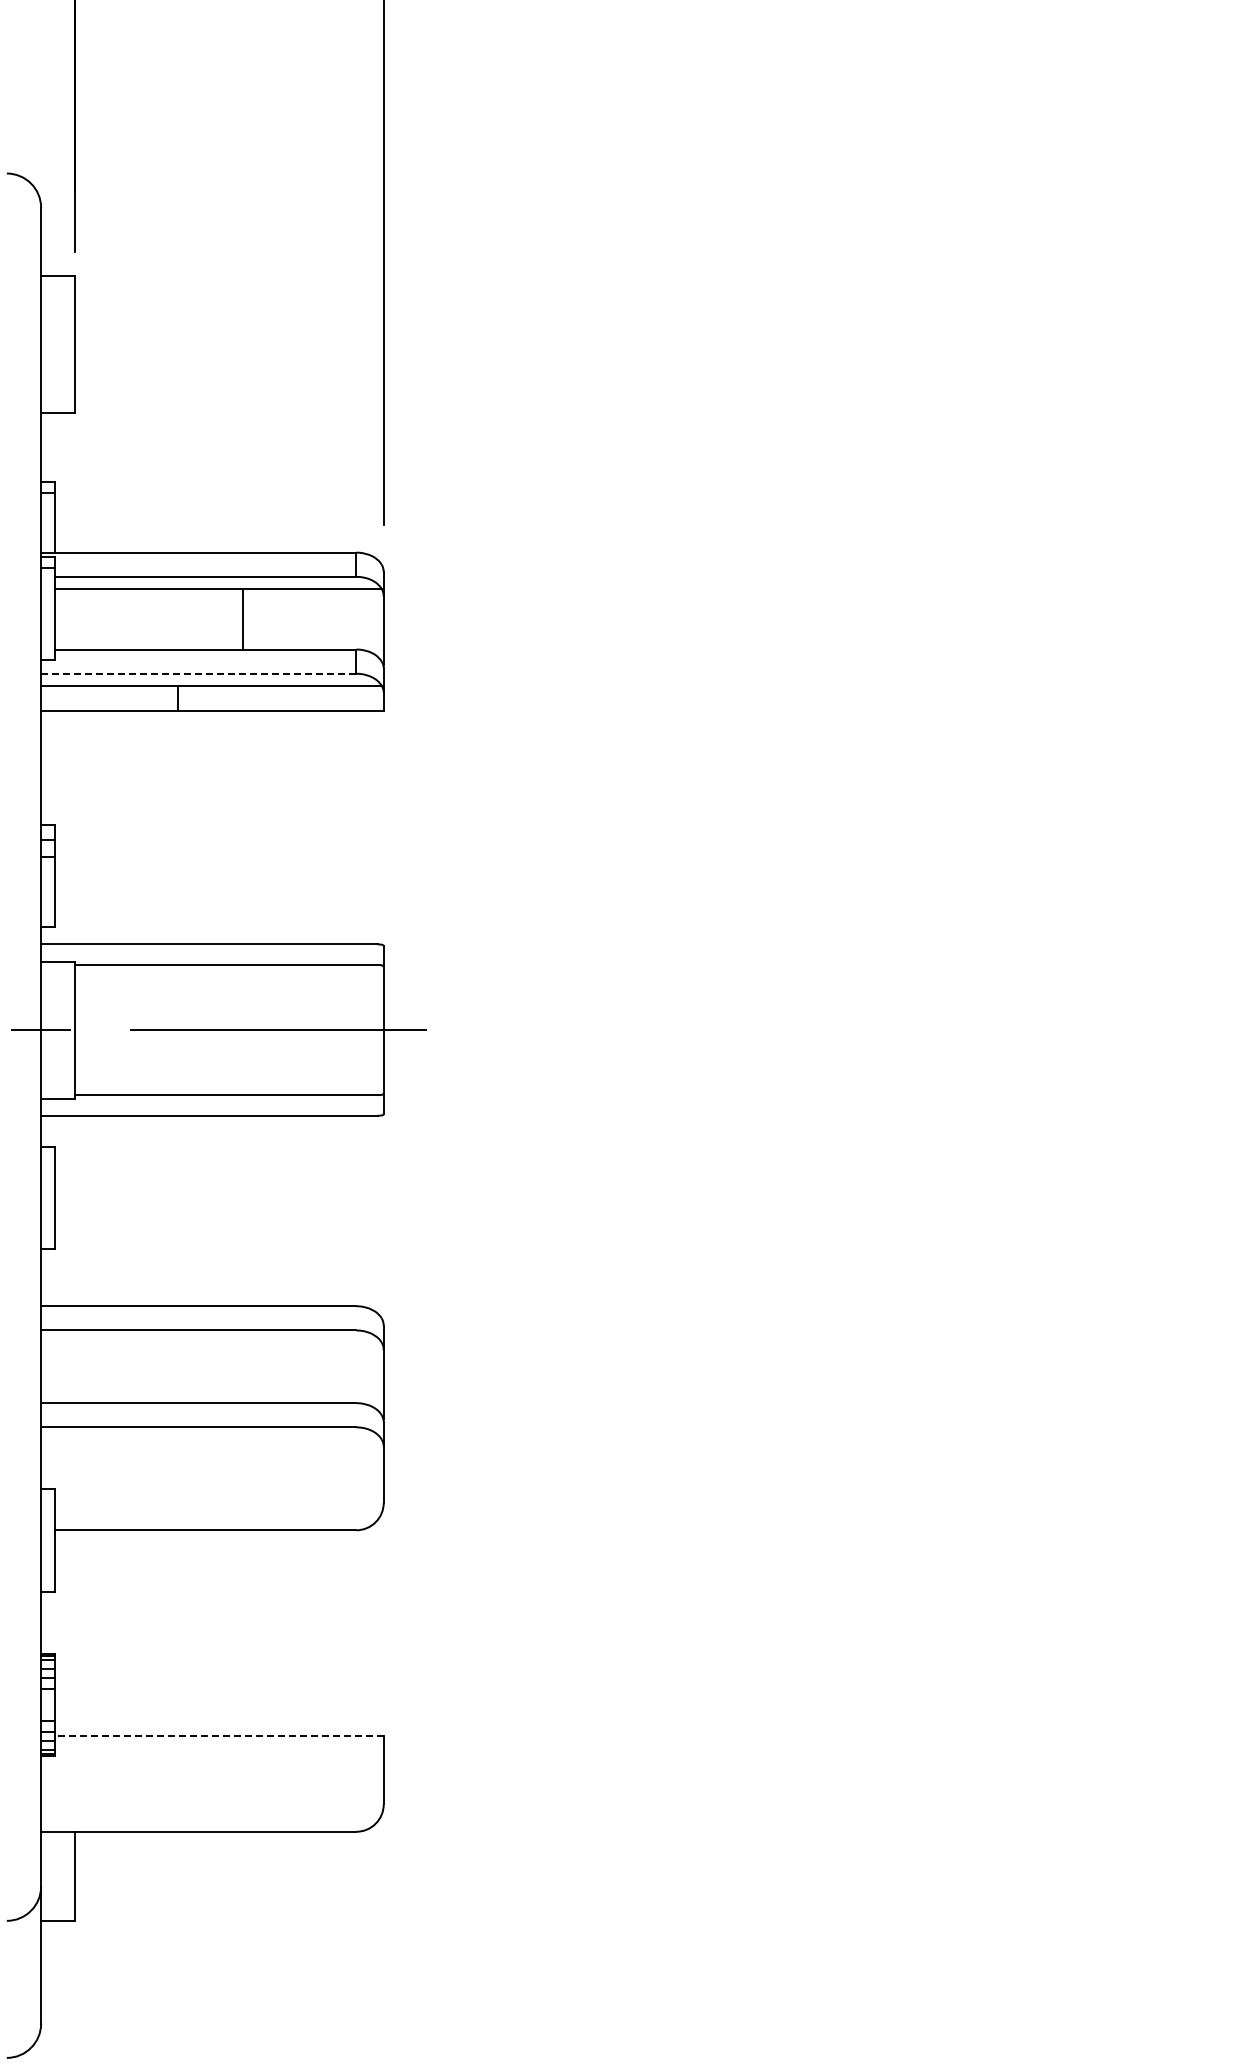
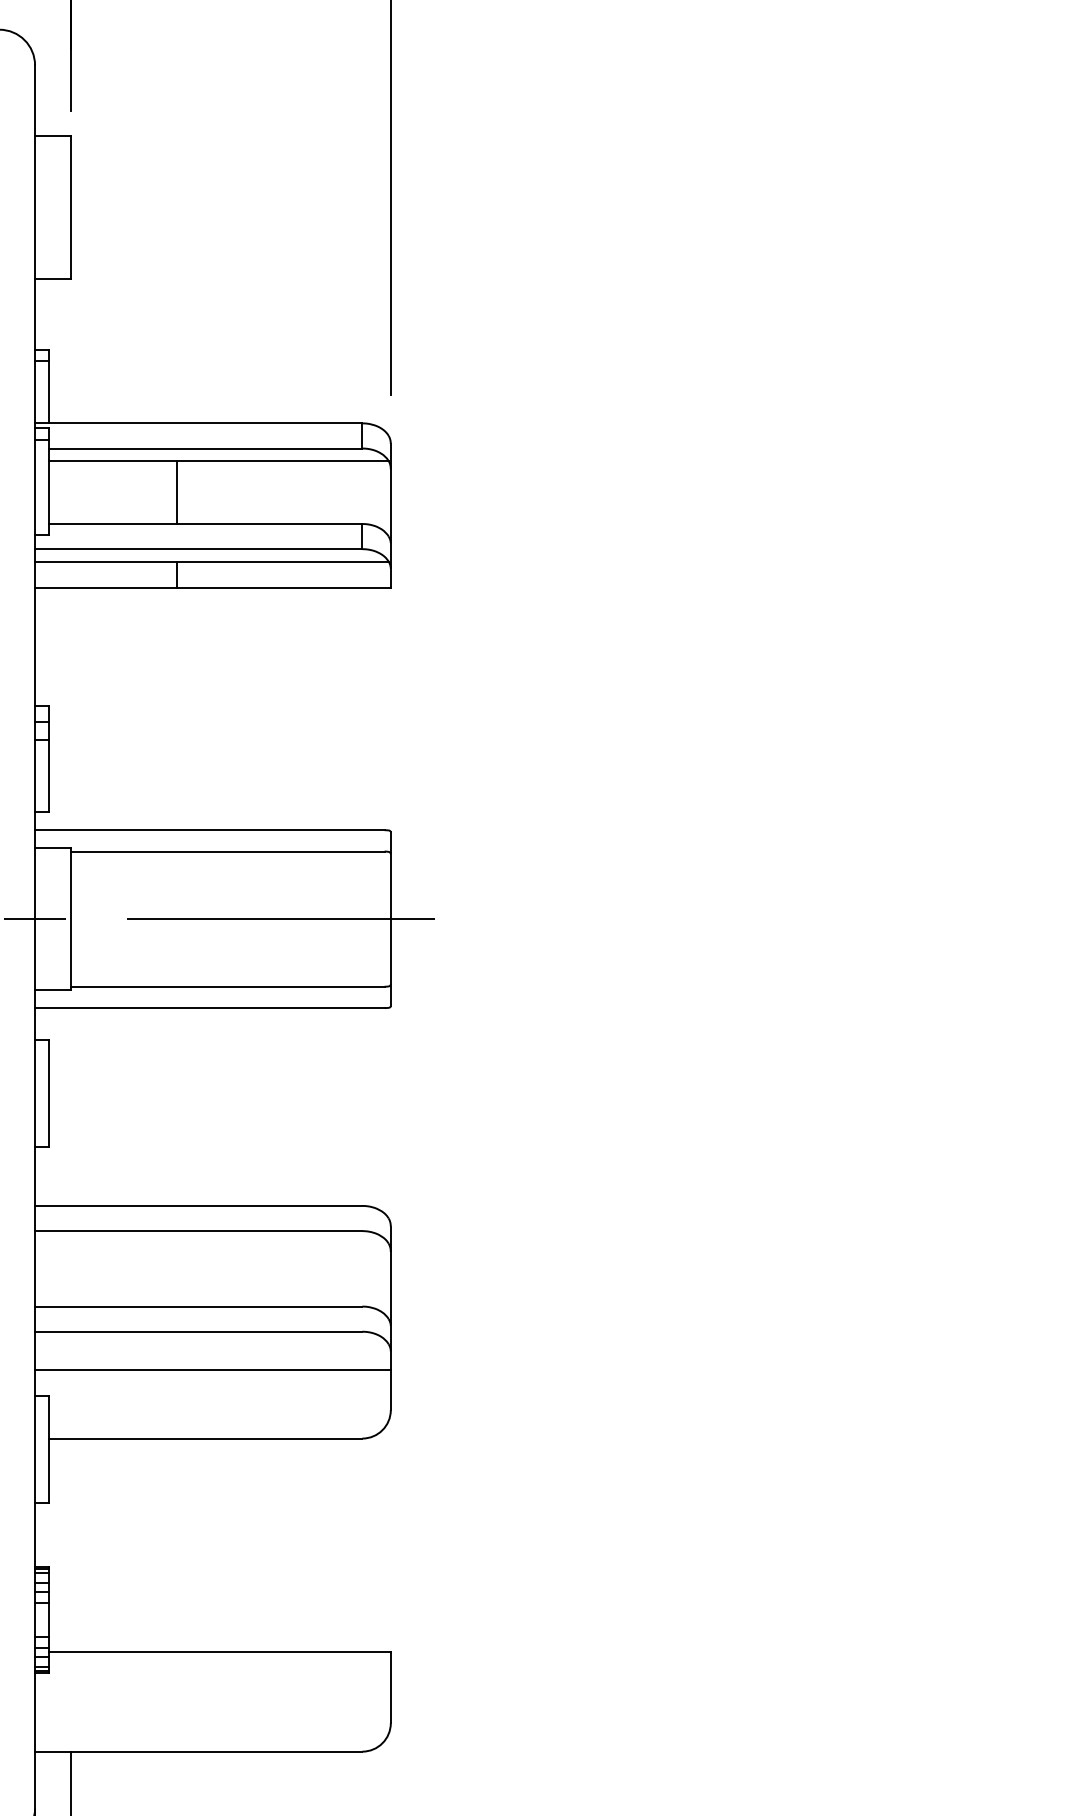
line: (243, 618) -> (177, 491), moved
line: (198, 673) -> (198, 548), dashed -> solid
line: (212, 1464) -> (212, 1370), added
line: (218, 1735) -> (219, 1651), dashed -> solid

